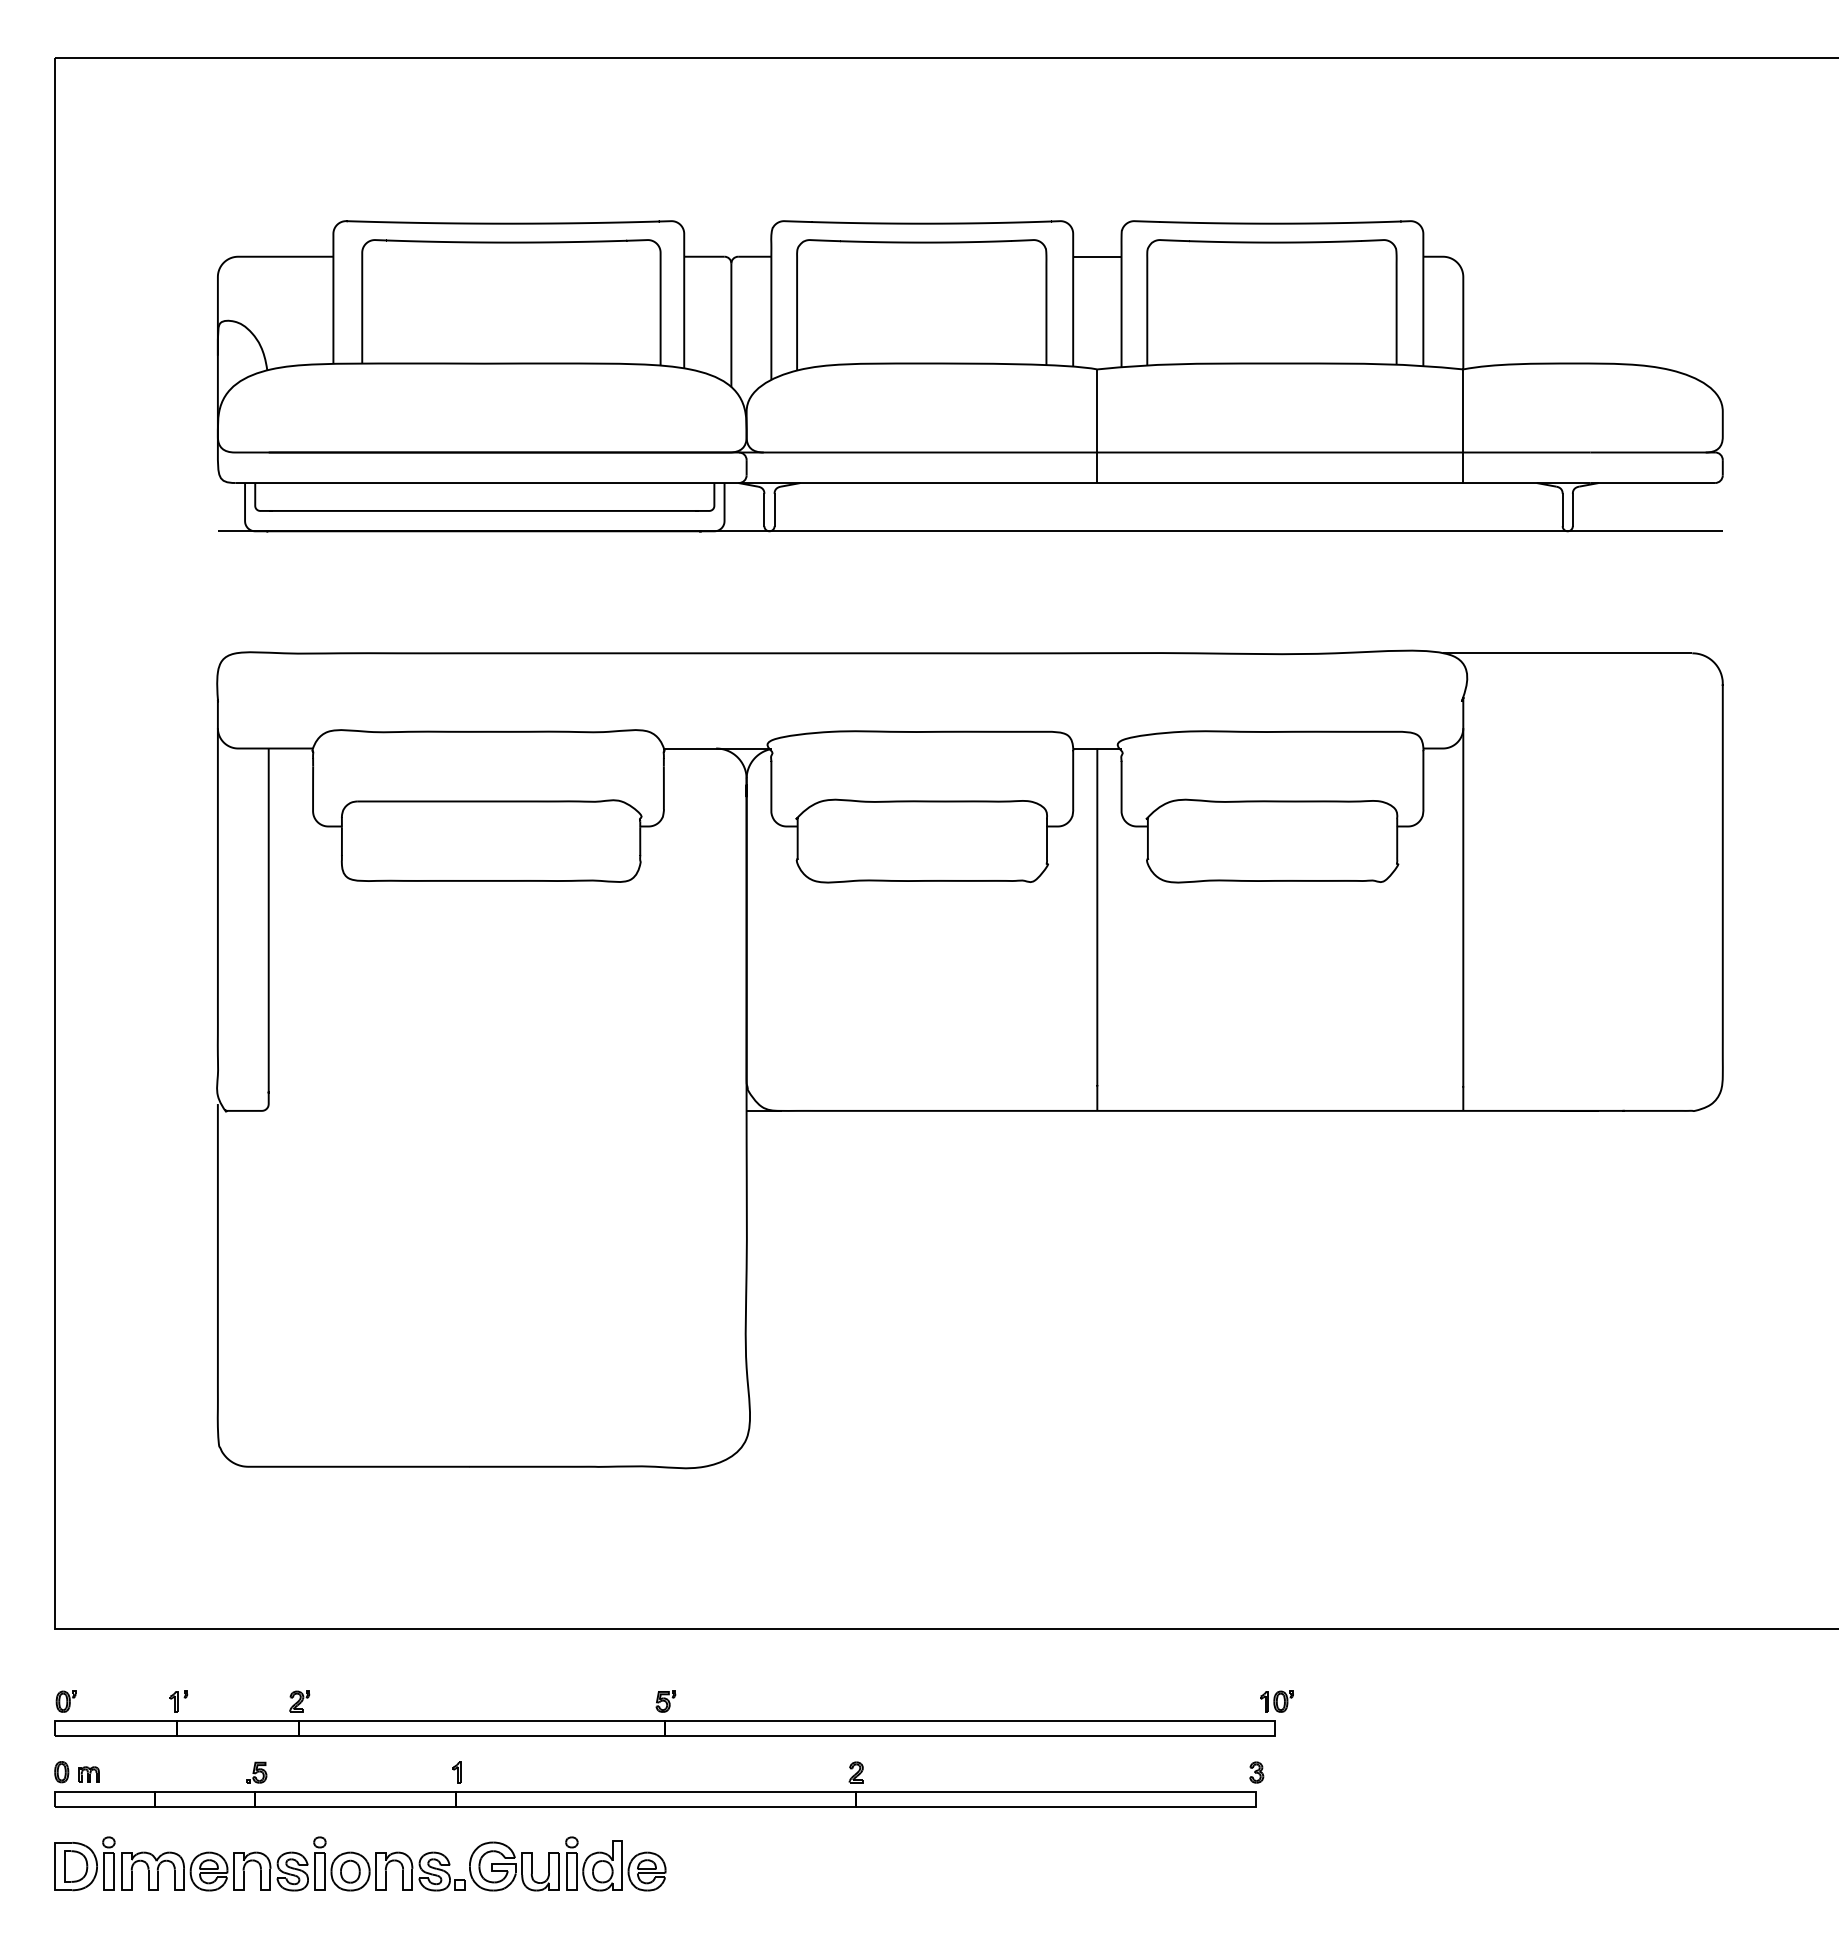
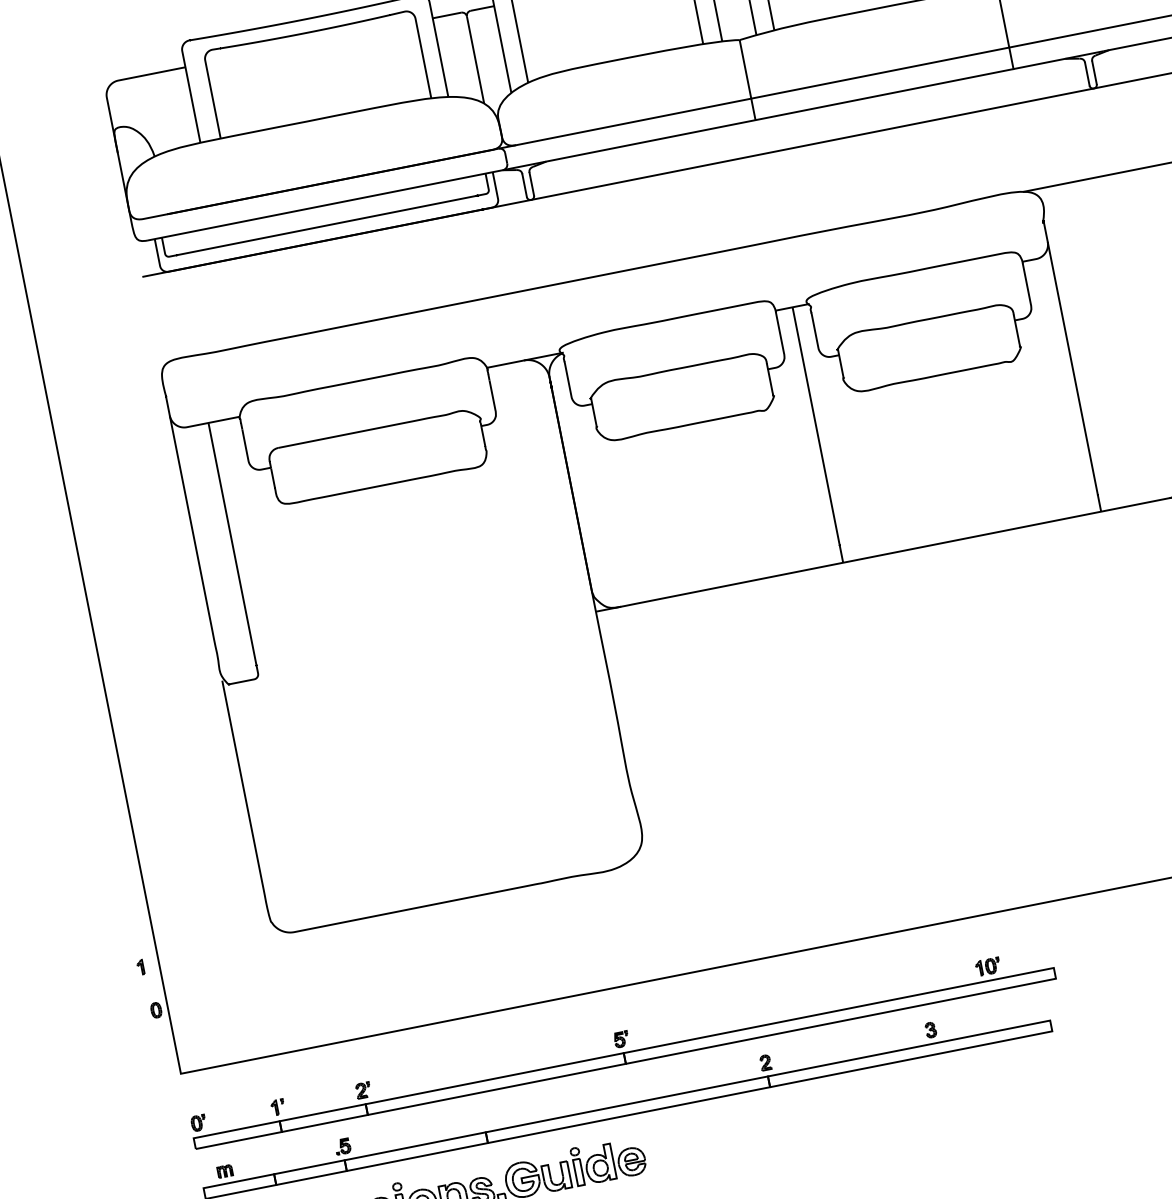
part: (1276, 1701) -> (987, 966), moved
part: (61, 1772) -> (156, 1010), moved
part: (456, 1772) -> (140, 967), moved
part: (1256, 1772) -> (930, 1030), moved

